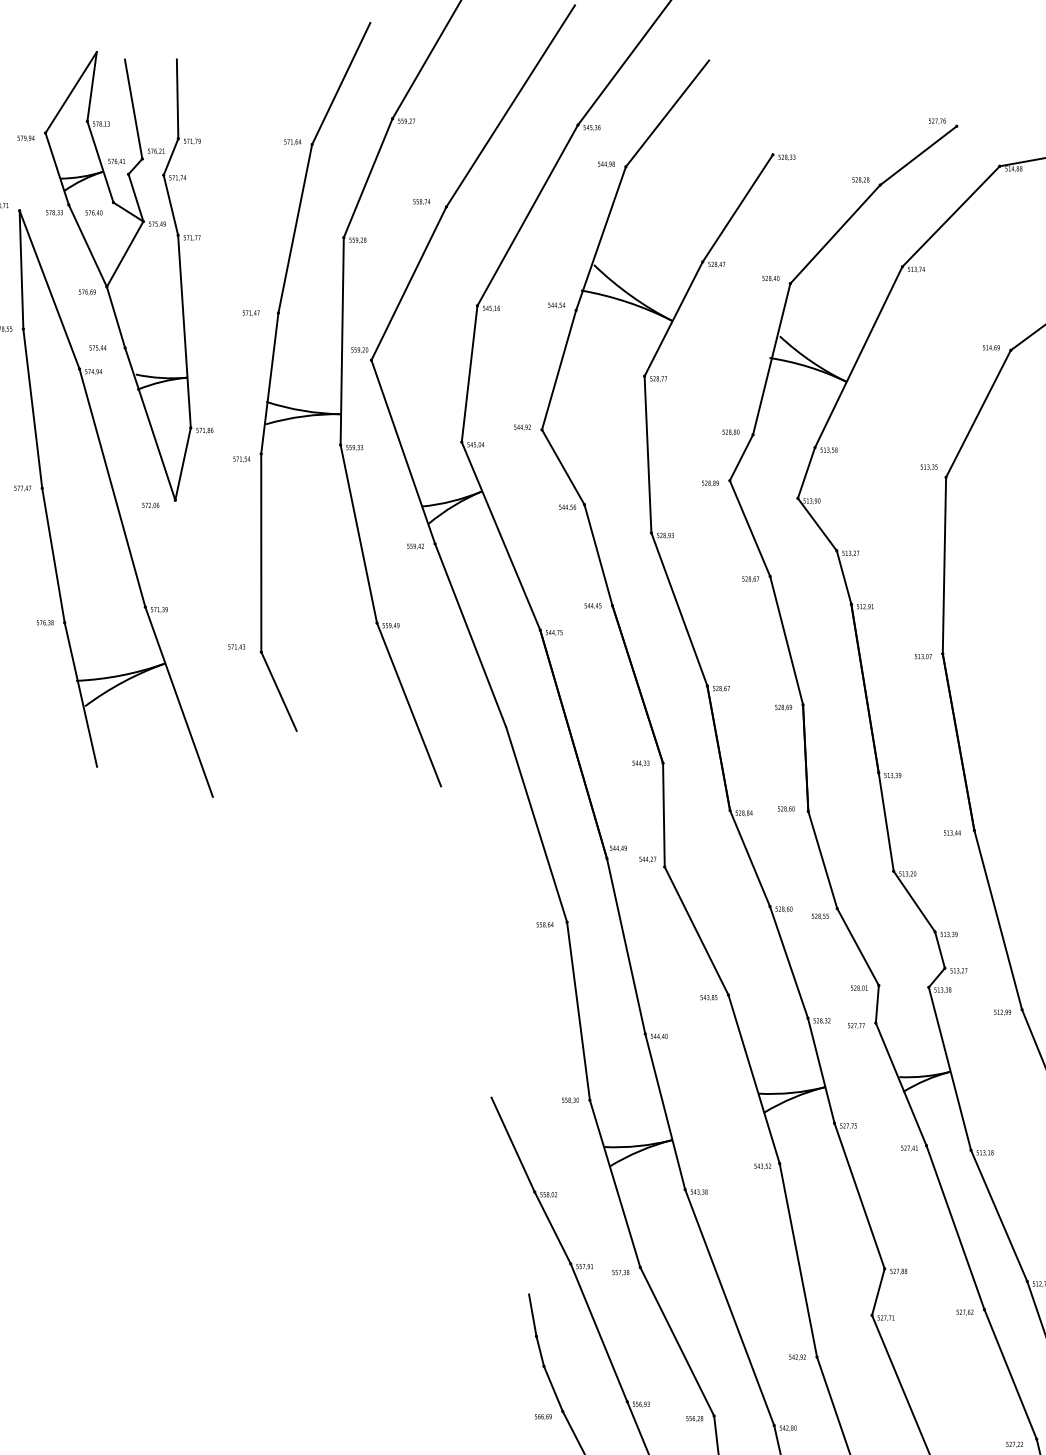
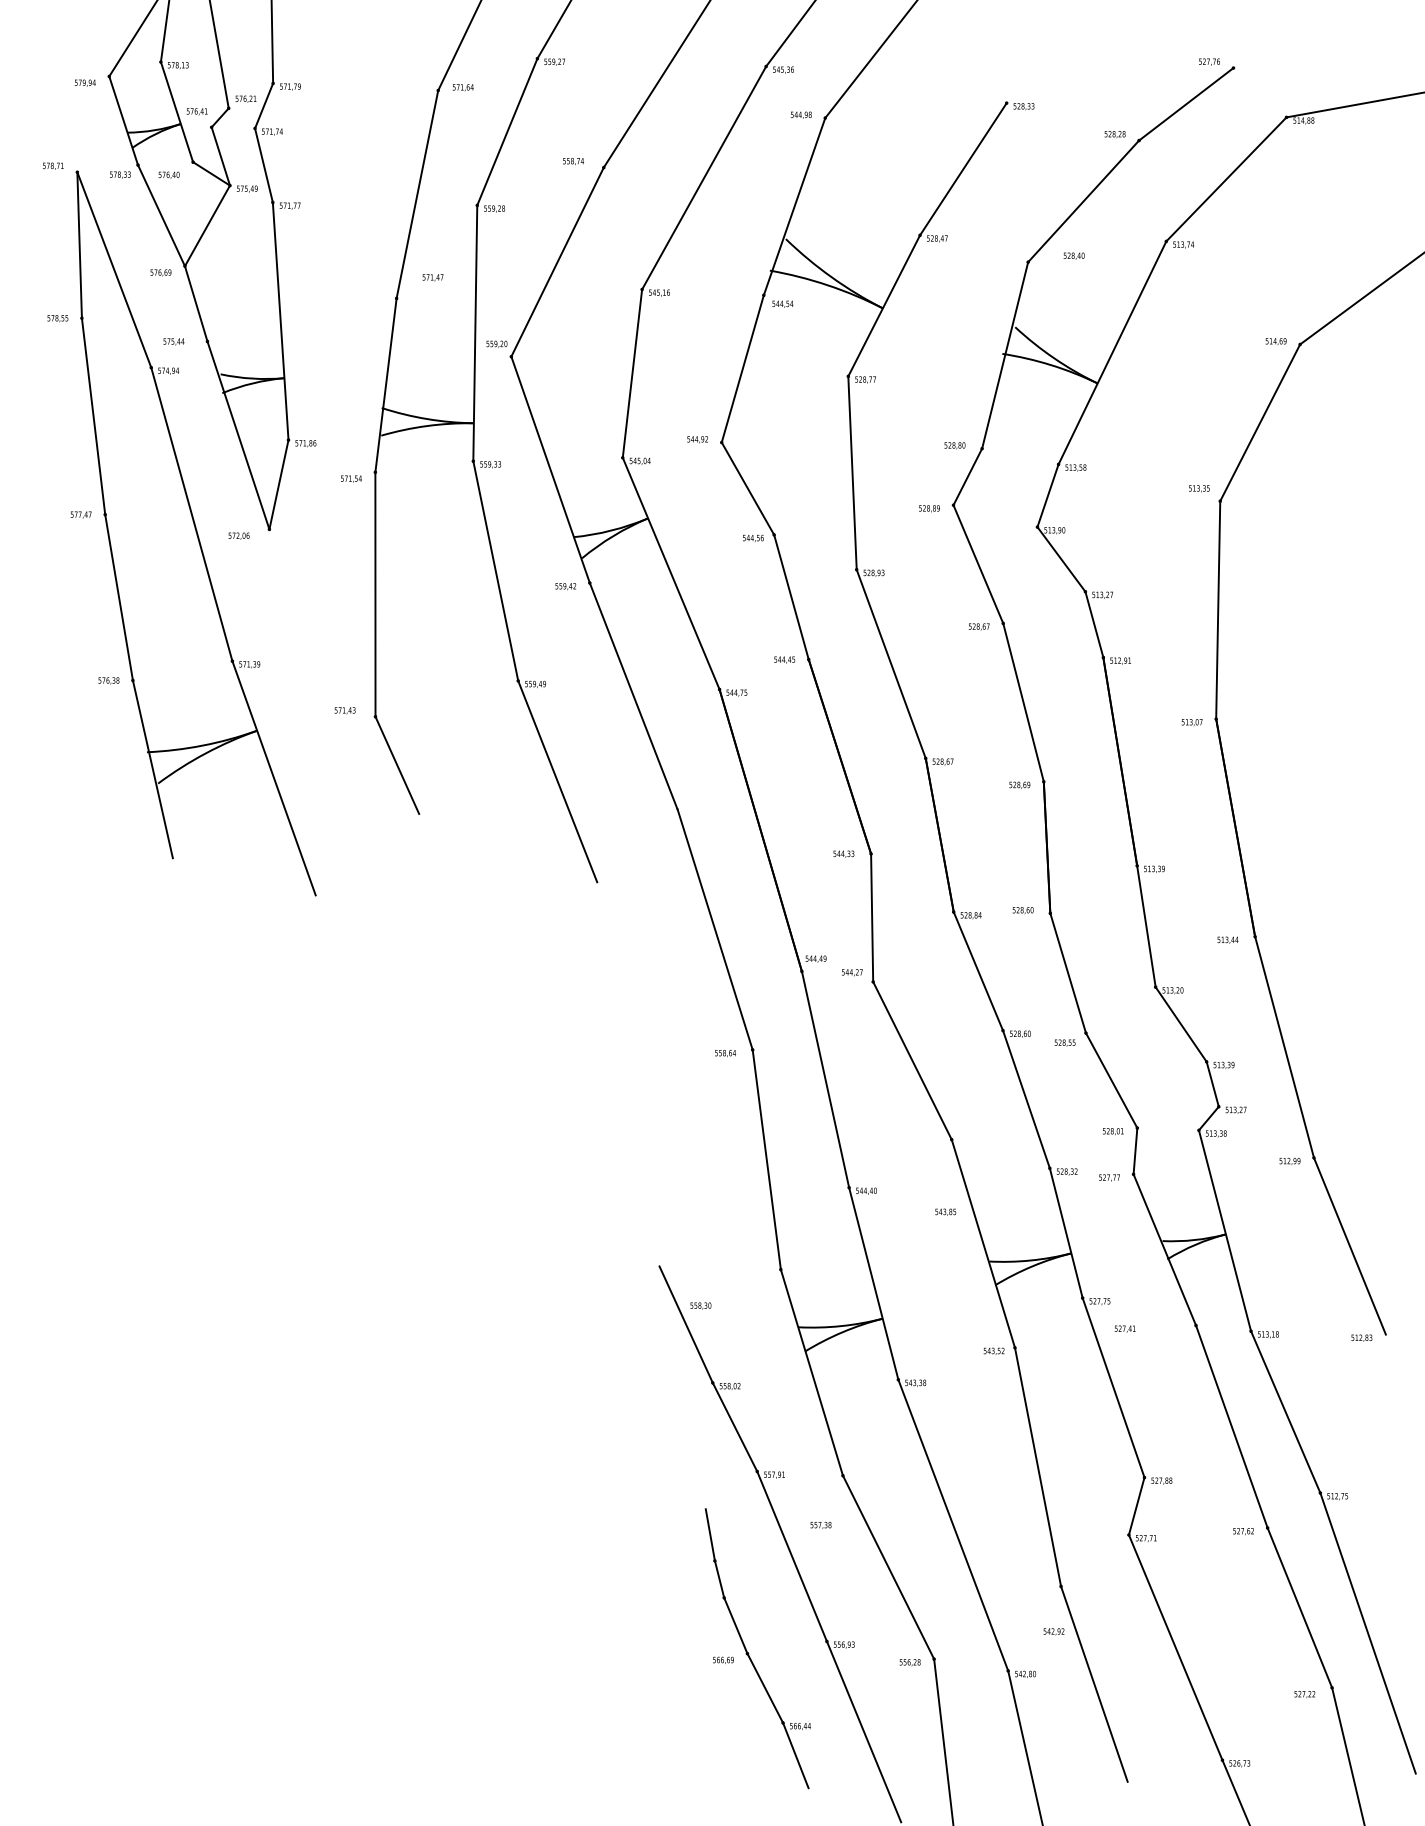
text: (292, 142) -> (462, 87), moved
text: (770, 278) -> (1073, 255), moved
text: (556, 304) -> (782, 303), moved
text: (250, 313) -> (432, 277), moved
text: (708, 997) -> (945, 1211), moved
text: (570, 1100) -> (700, 1305), moved
text: (908, 1147) -> (1124, 1328), moved
text: (620, 1272) -> (820, 1525), moved
text: (797, 1357) -> (1053, 1631), moved

